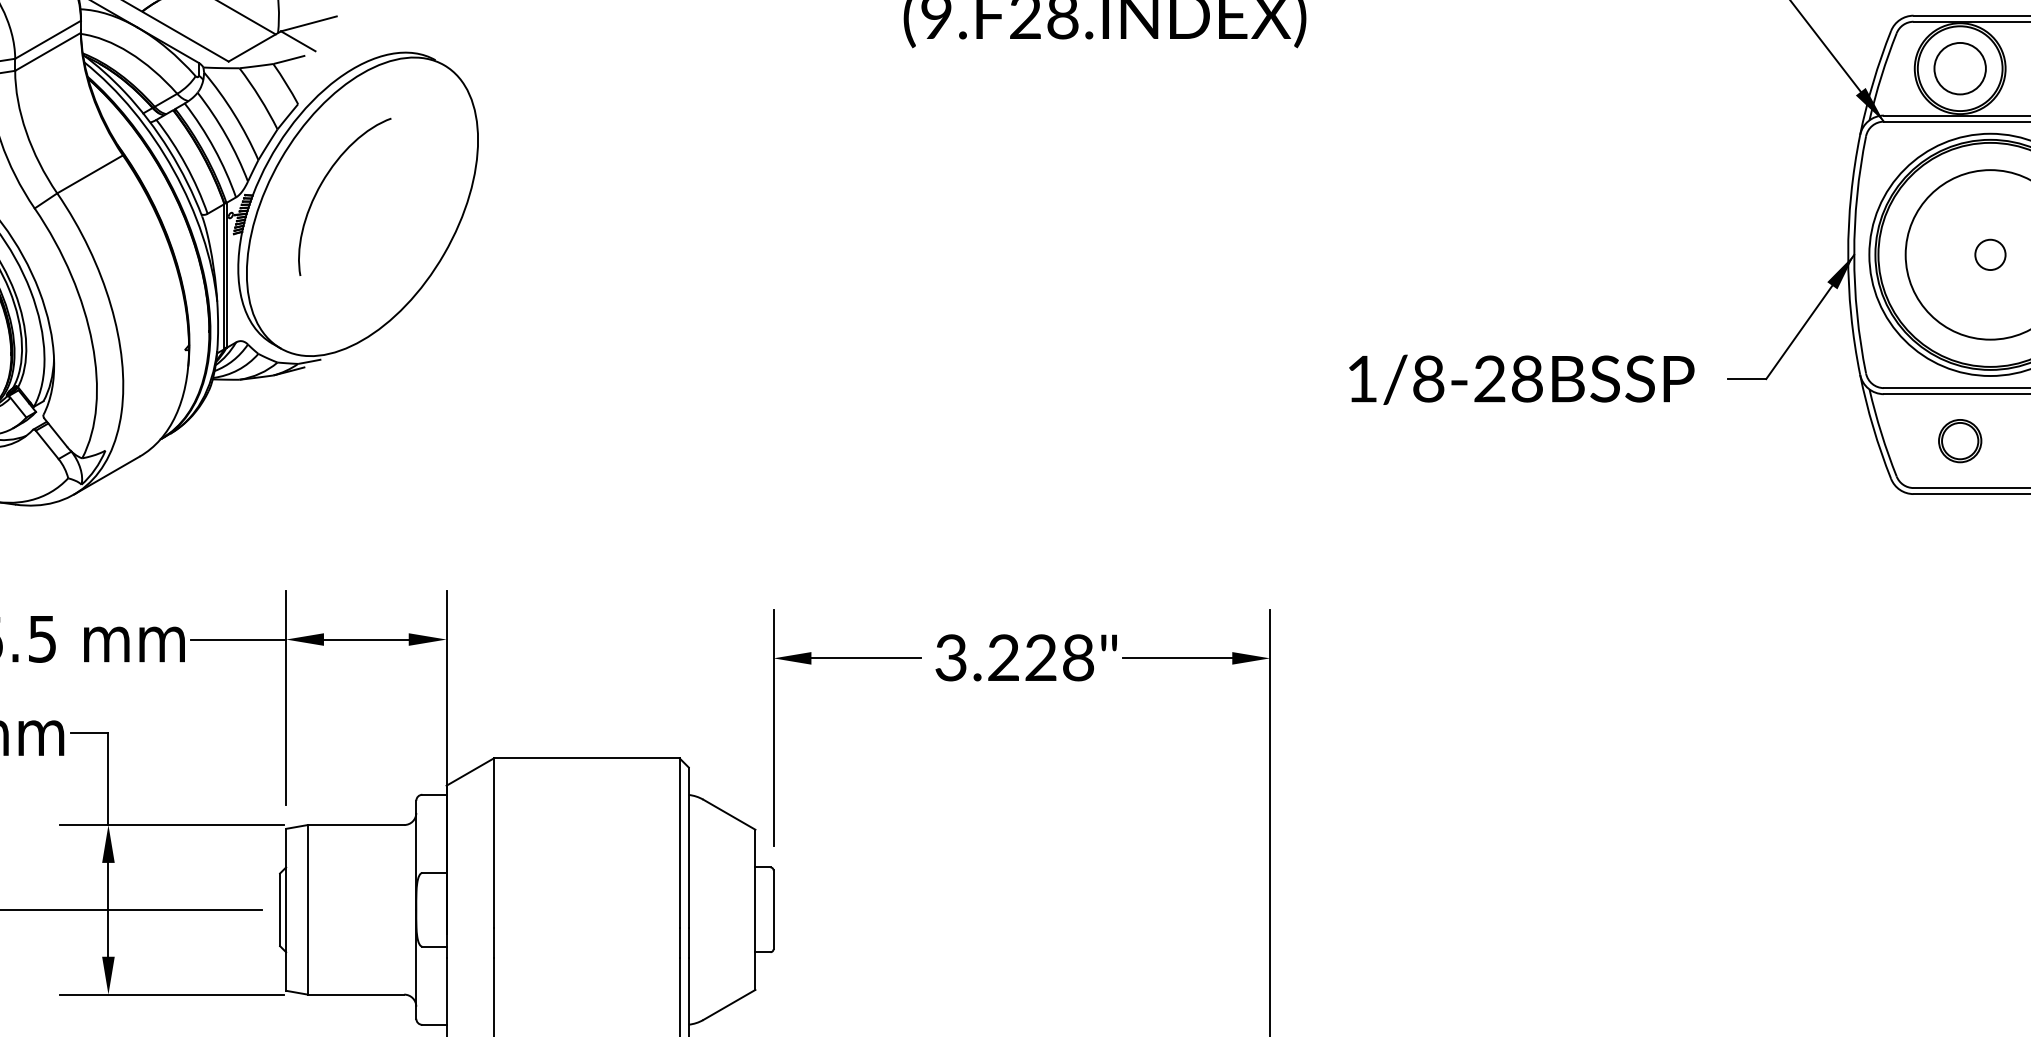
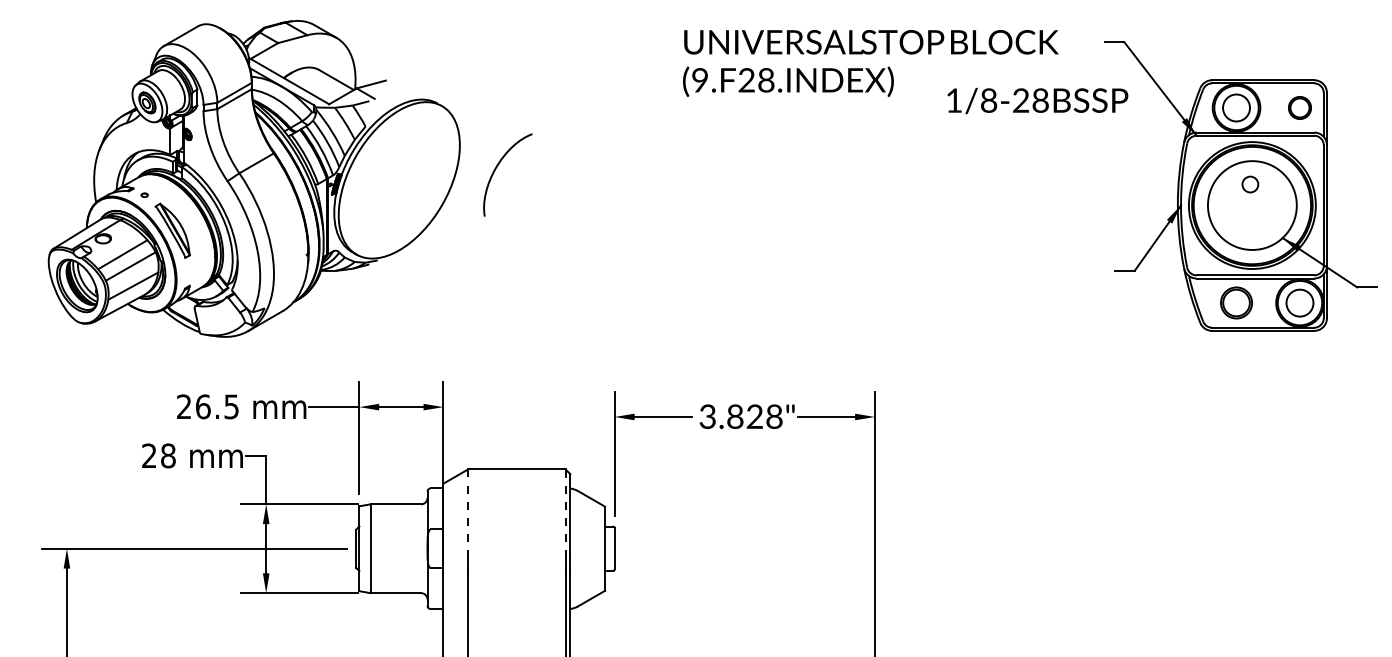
curve: (322, 186) -> (496, 169), moved
circle: (1990, 254) -> (1250, 184), moved
text: (1521, 378) -> (1037, 100), moved
part: (1960, 441) -> (1236, 303), size x1.4
text: (1004, 659) -> (735, 417), 3.228" -> 3.828"
line: (679, 842) -> (565, 513), solid -> dashed
line: (494, 844) -> (468, 514), solid -> dashed

